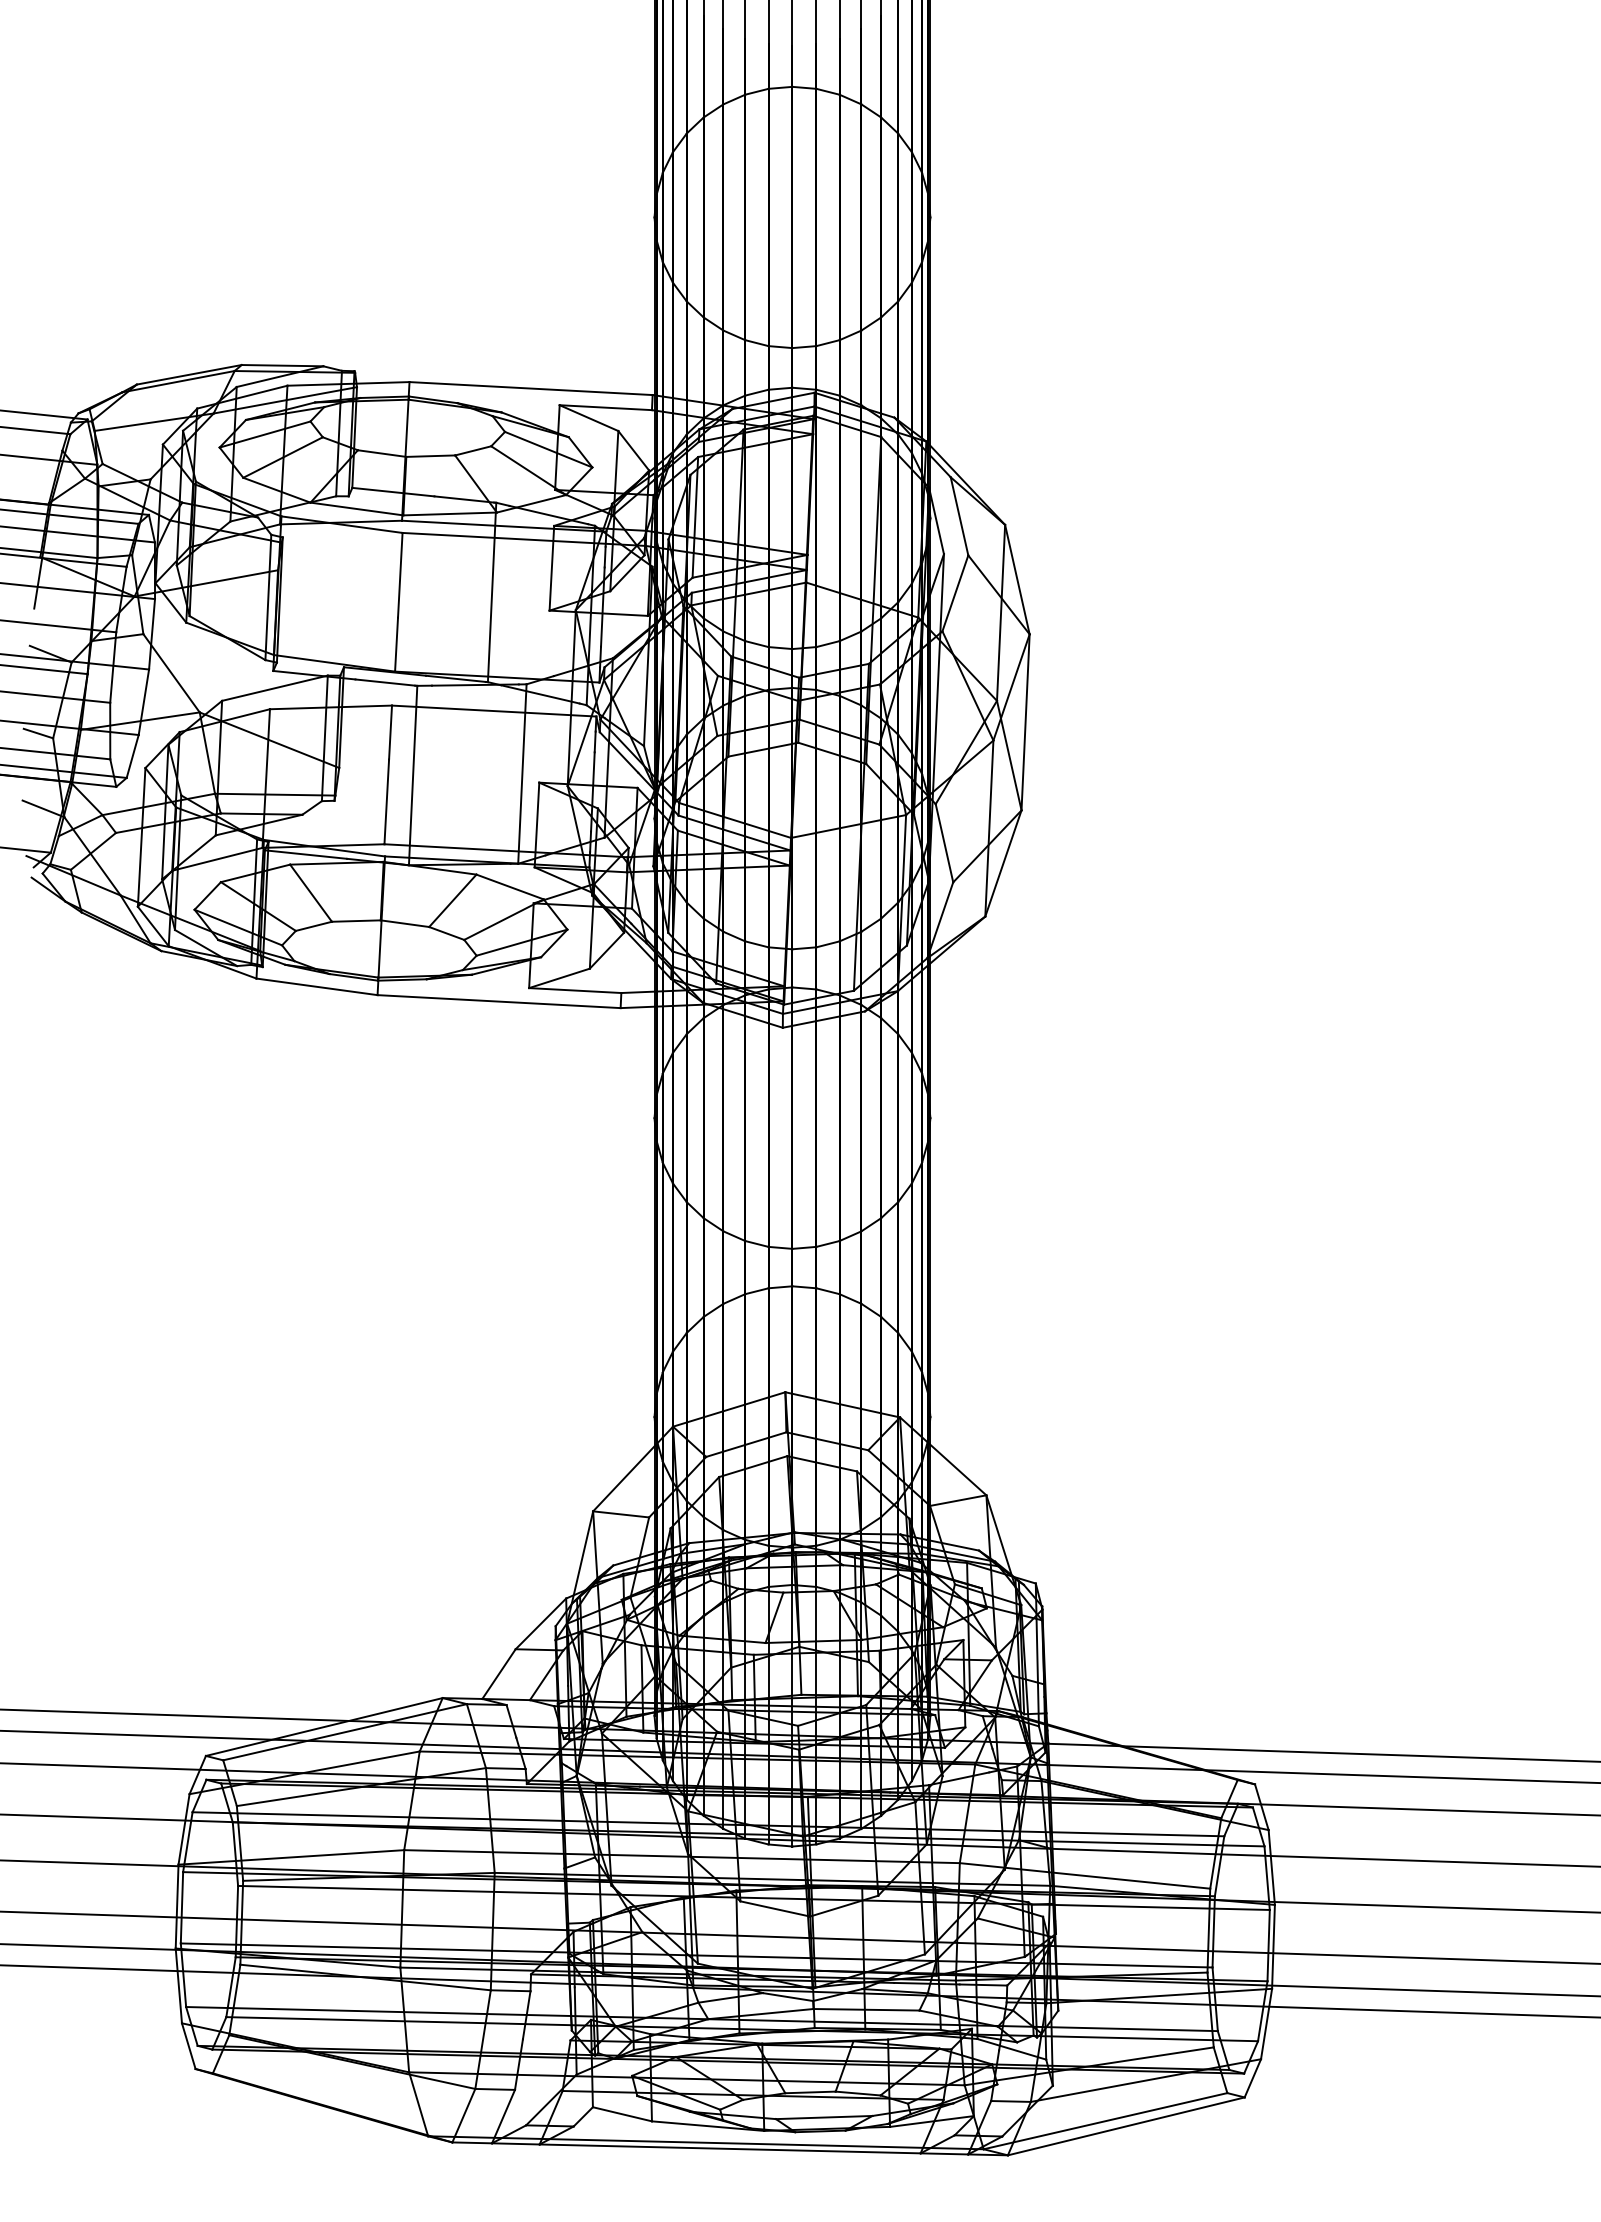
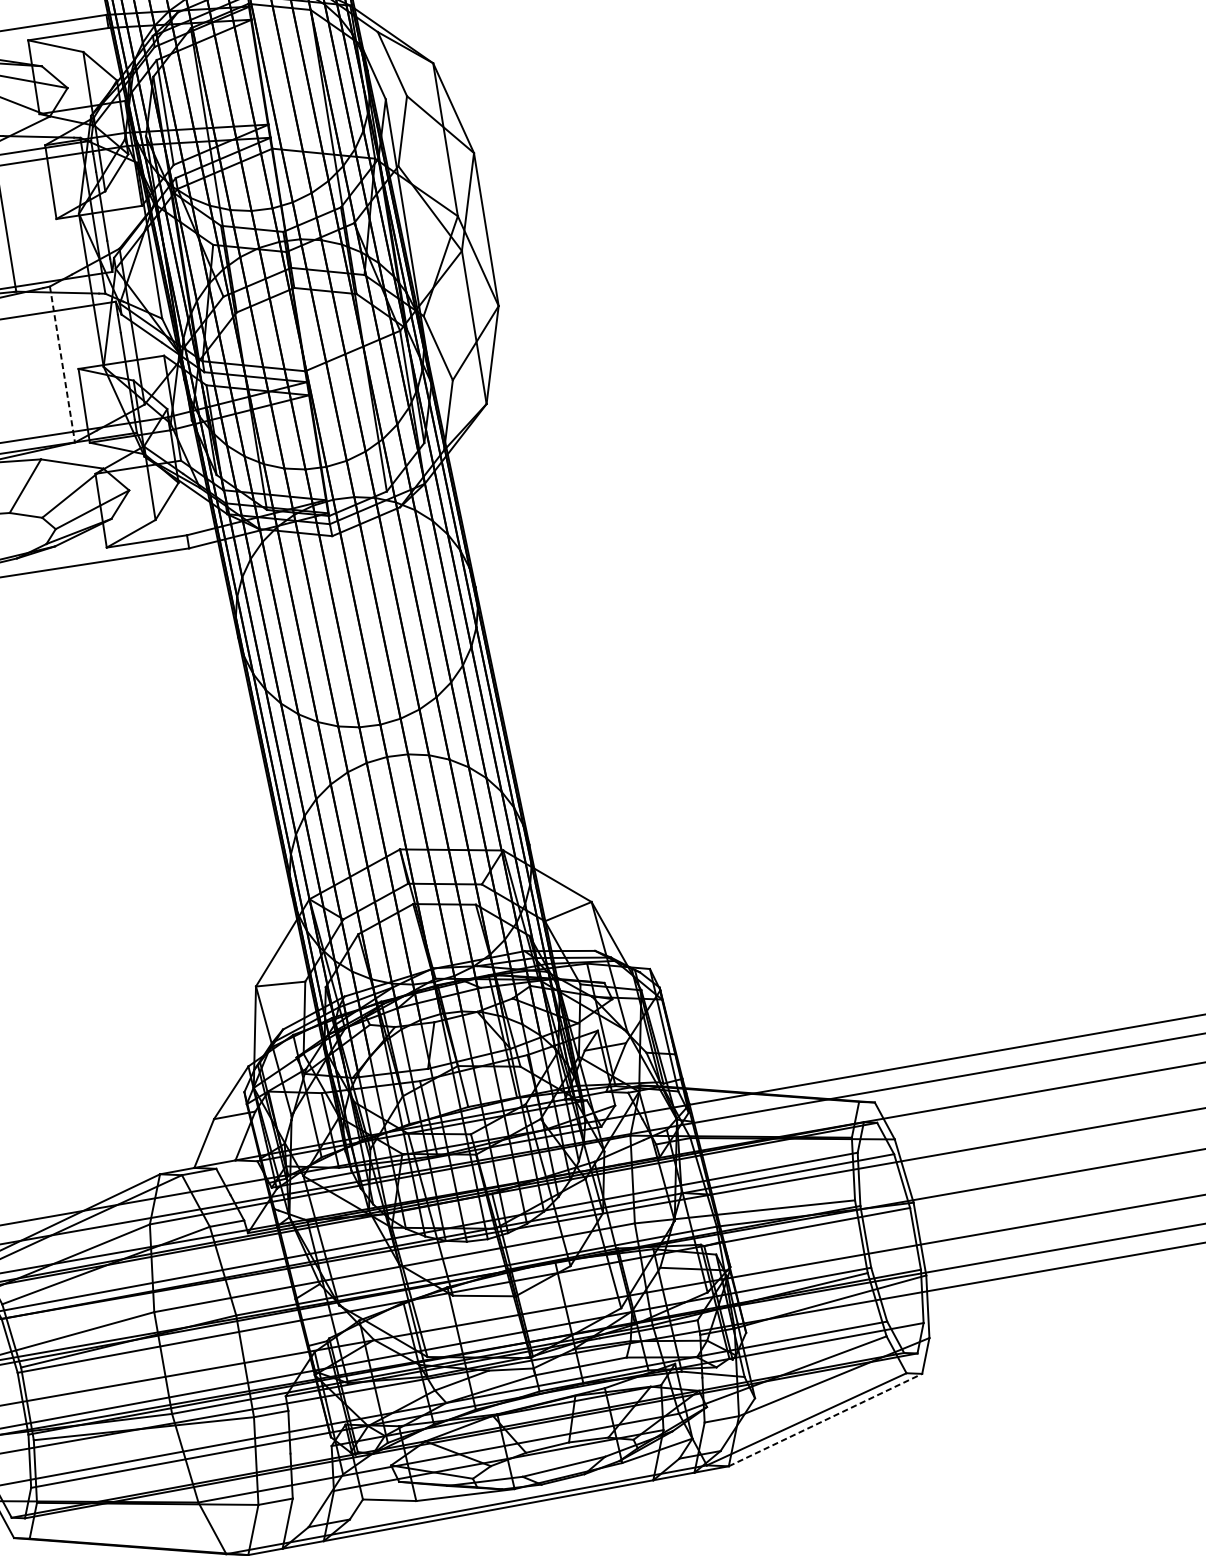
line: (522, 774) -> (62, 364), solid -> dashed
line: (1126, 2126) -> (825, 1420), solid -> dashed

